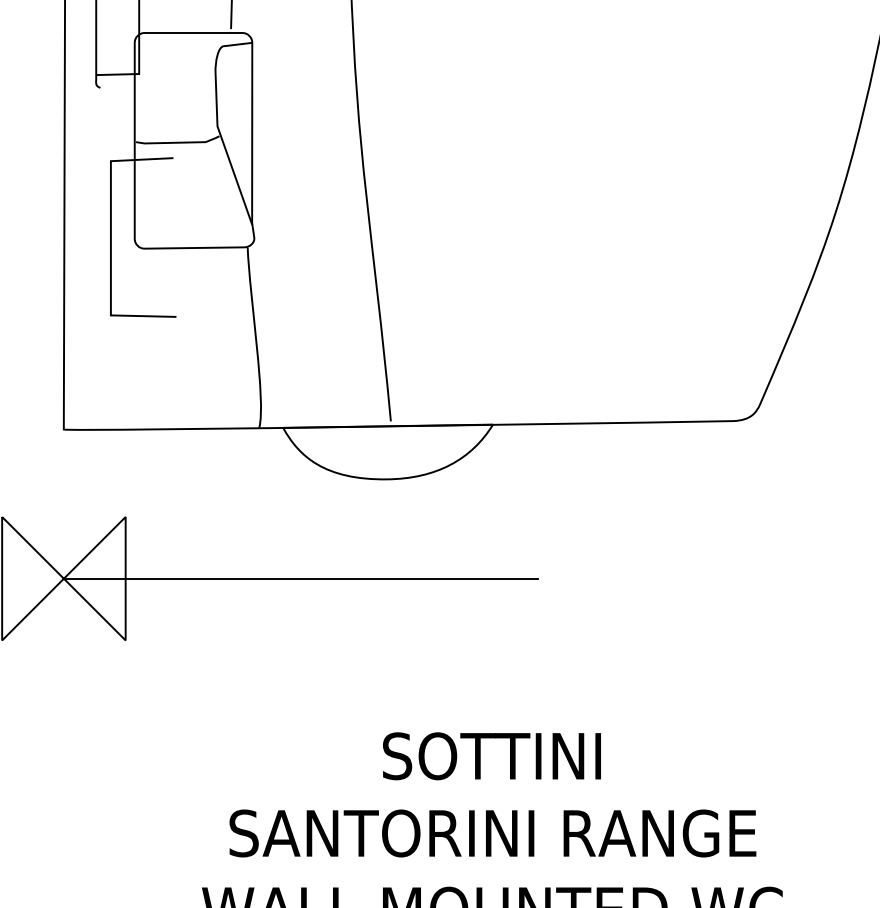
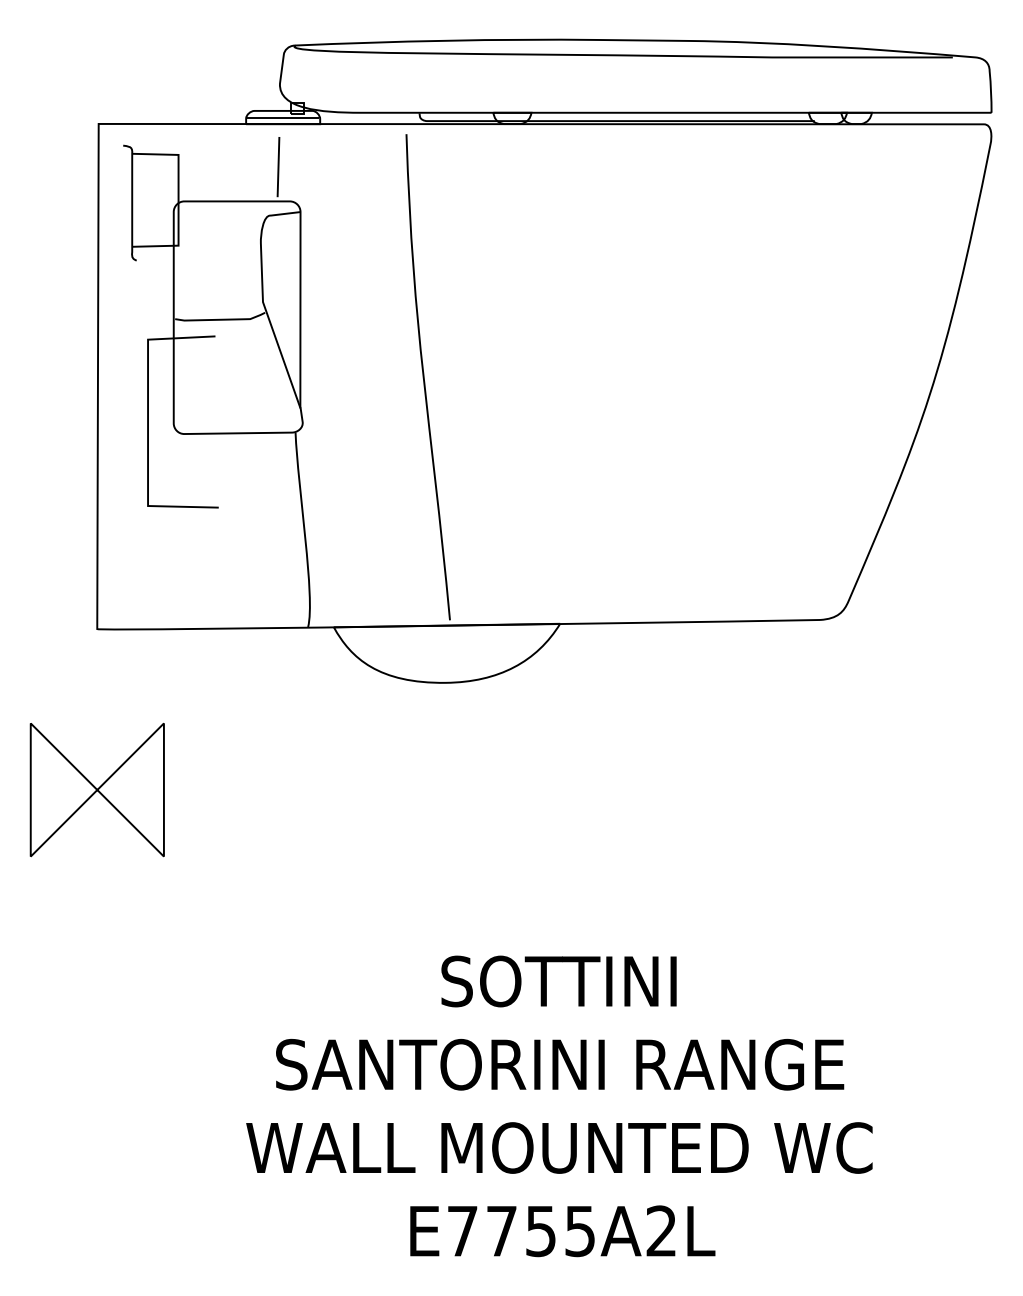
line: (300, 579) -> (352, 790), removed

